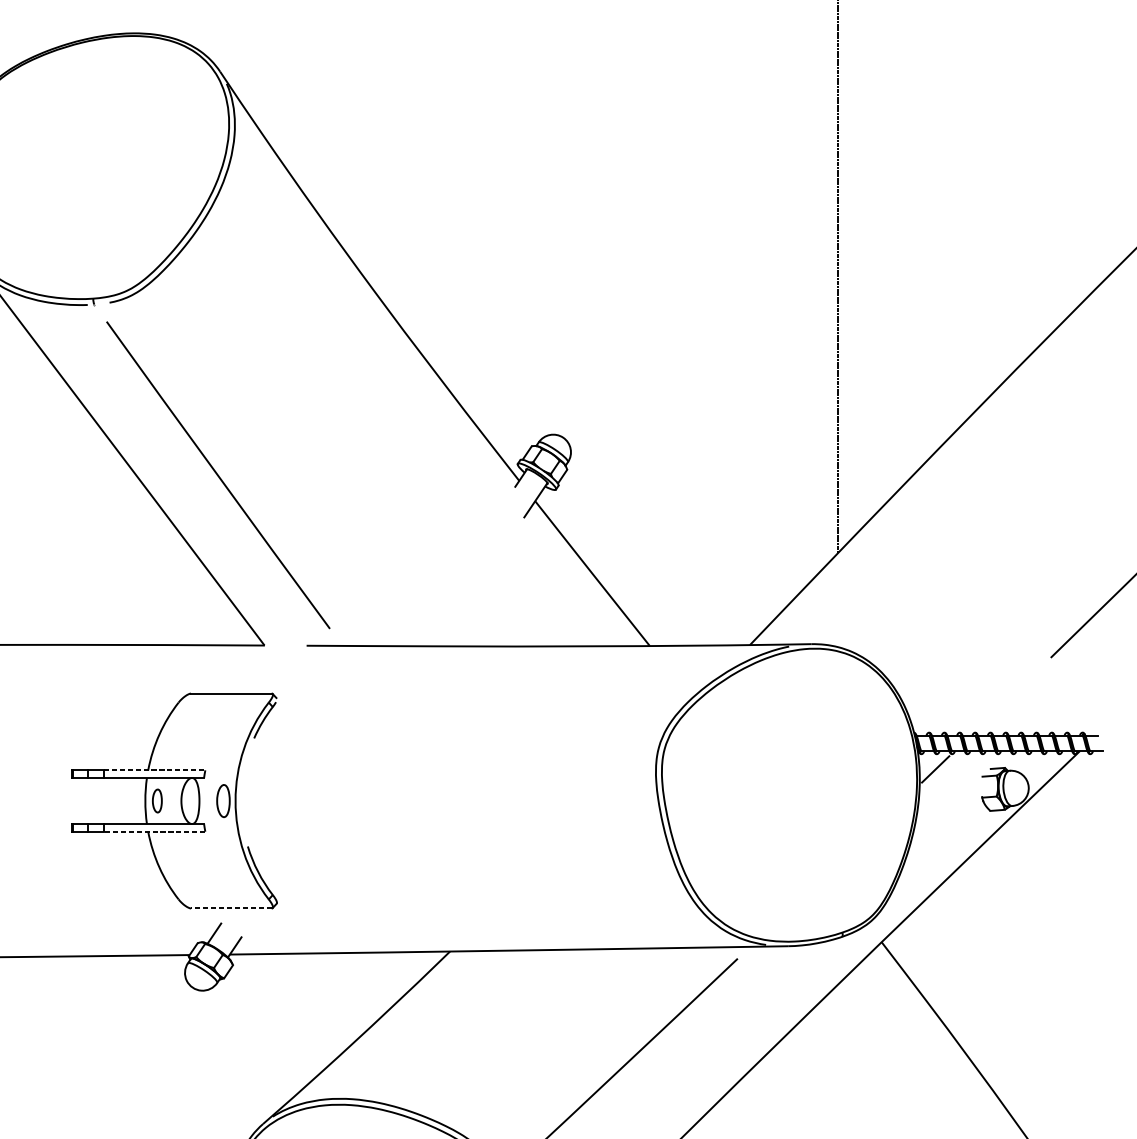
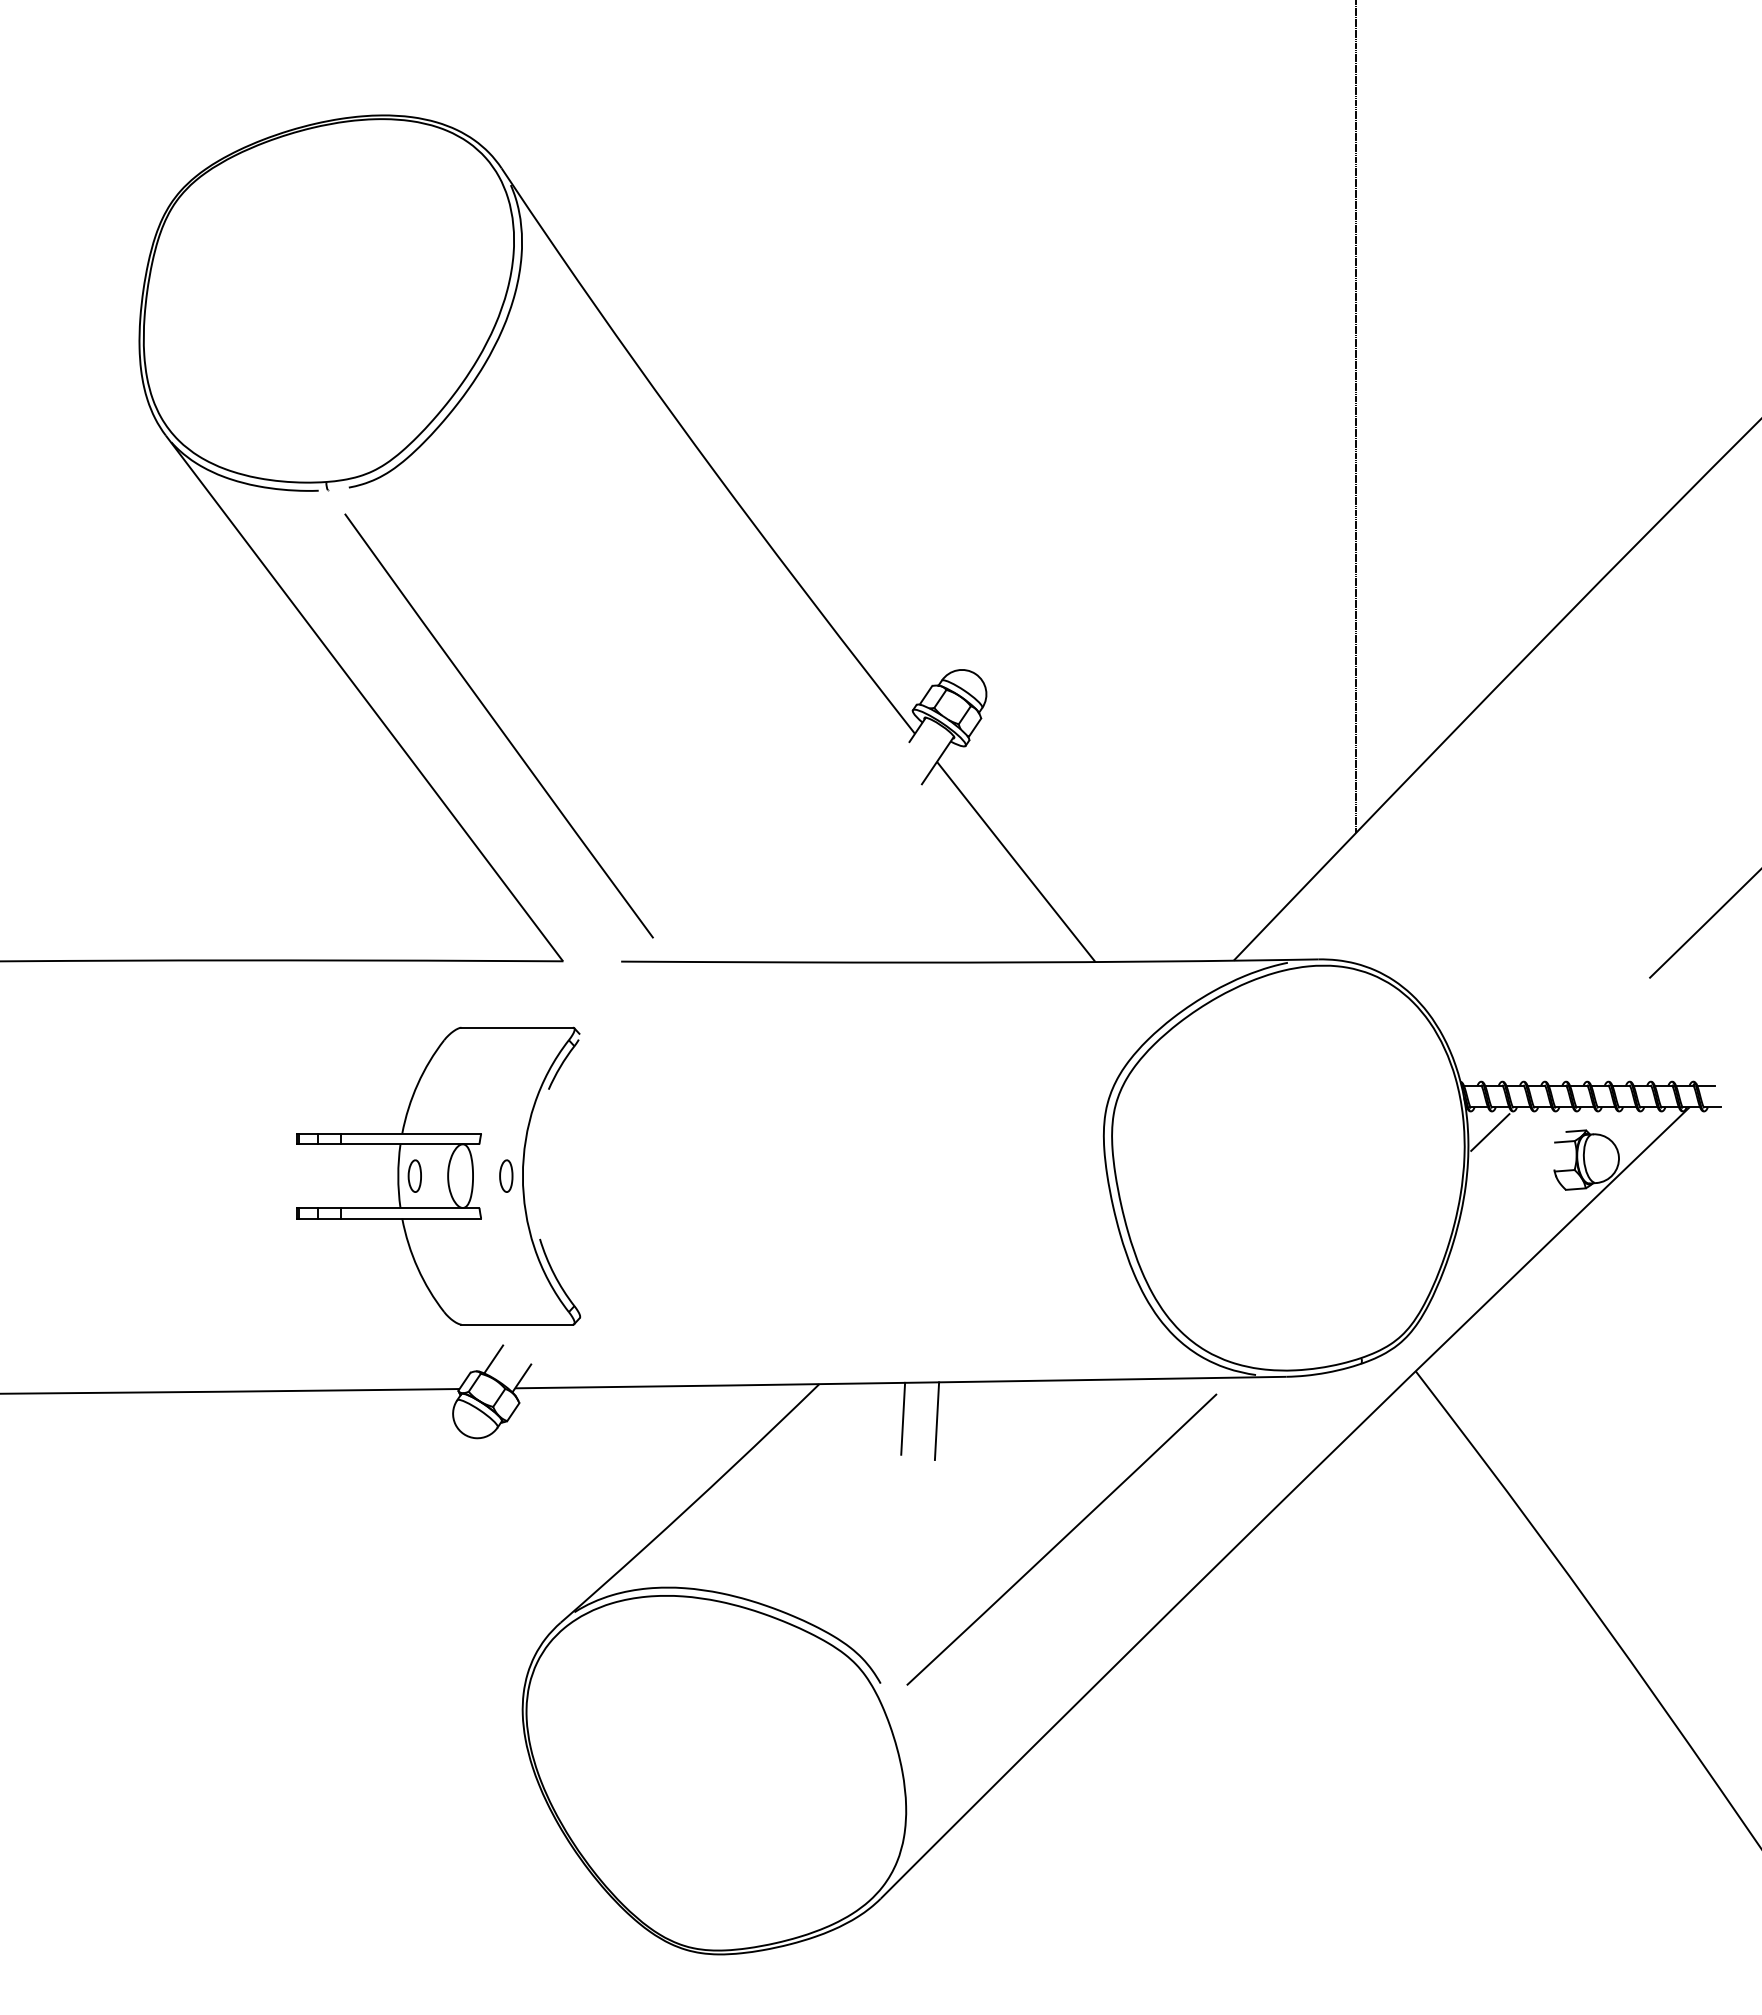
line: (154, 770) -> (411, 1133), dashed -> solid
part: (223, 800) -> (506, 1175), size x0.71
line: (154, 831) -> (410, 1218), dashed -> solid
line: (231, 908) -> (517, 1324), dashed -> solid
line: (510, 976) -> (903, 1418), added
line: (534, 977) -> (936, 1420), added

